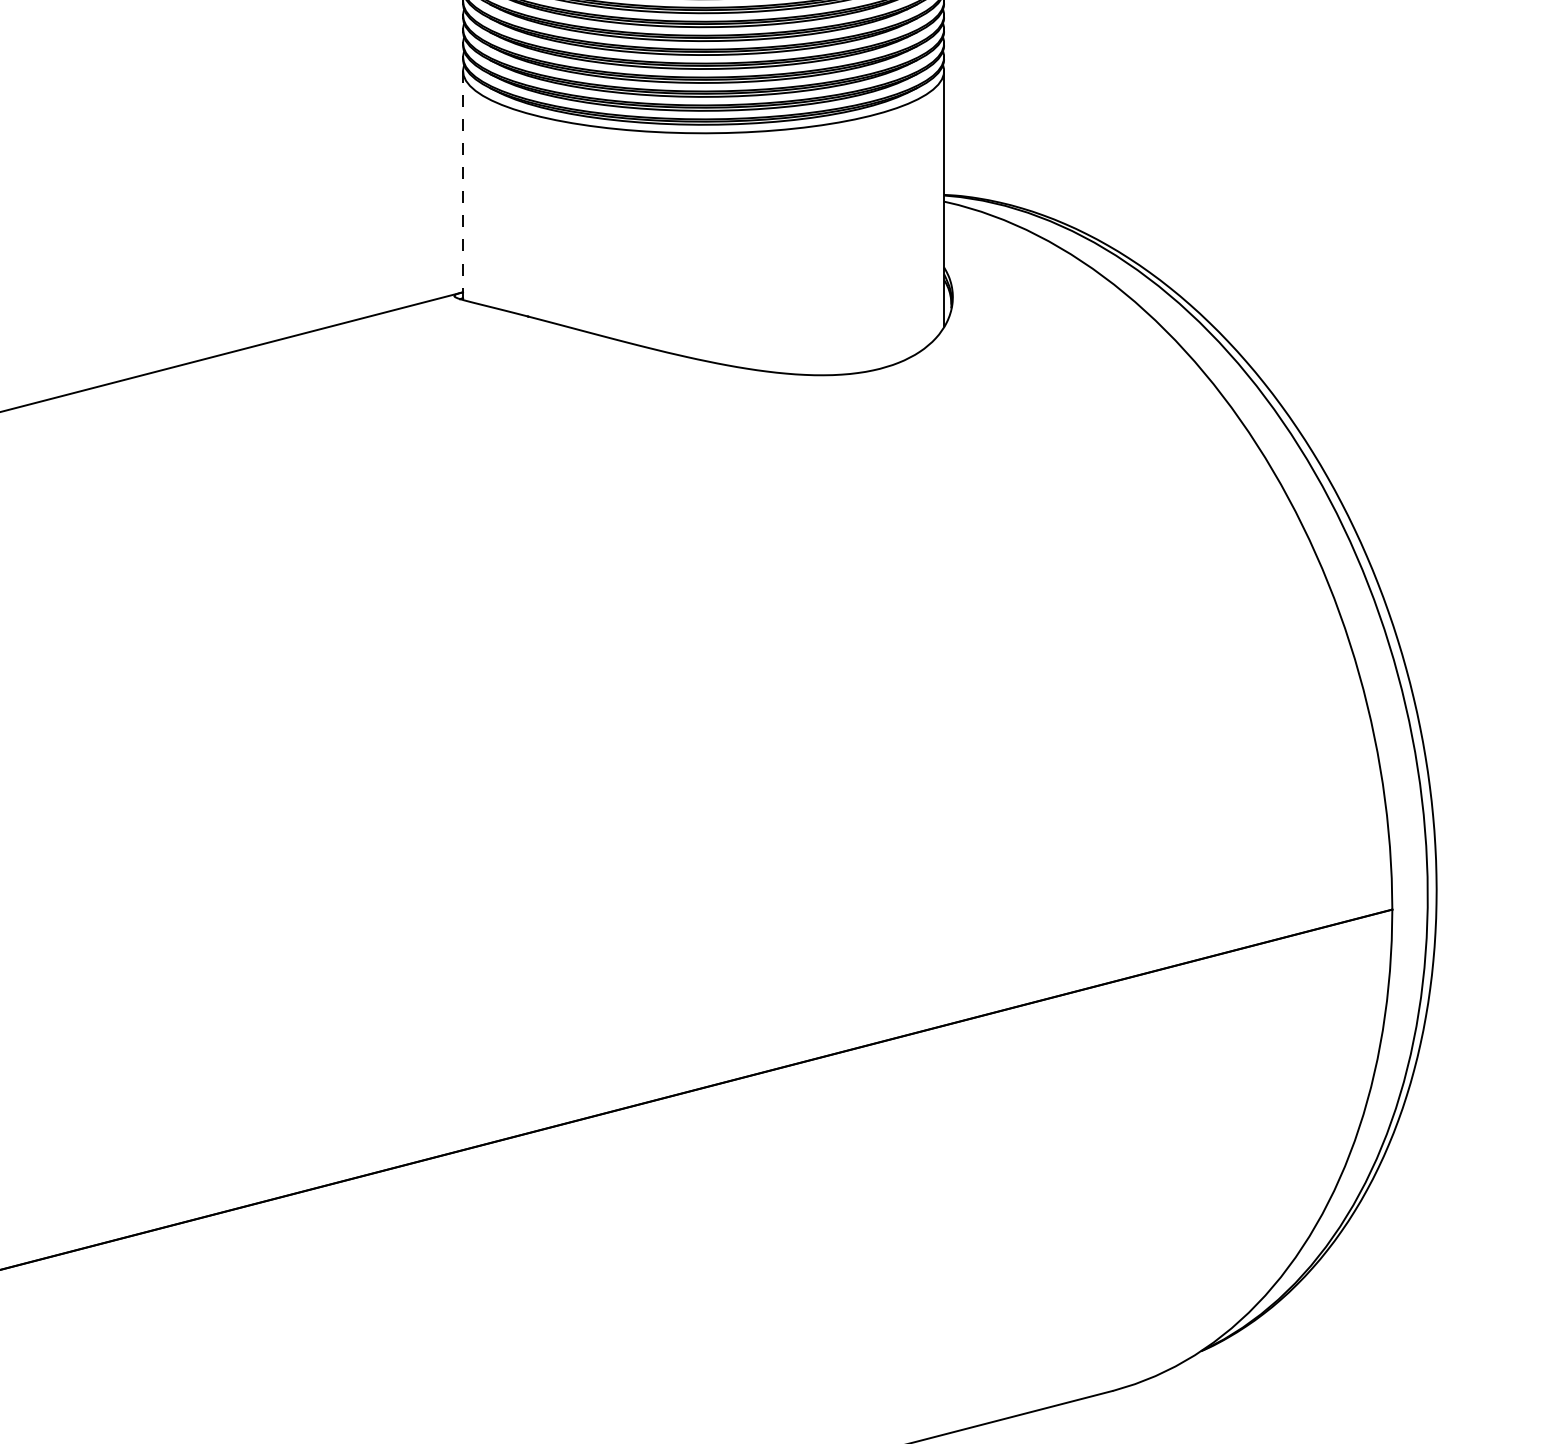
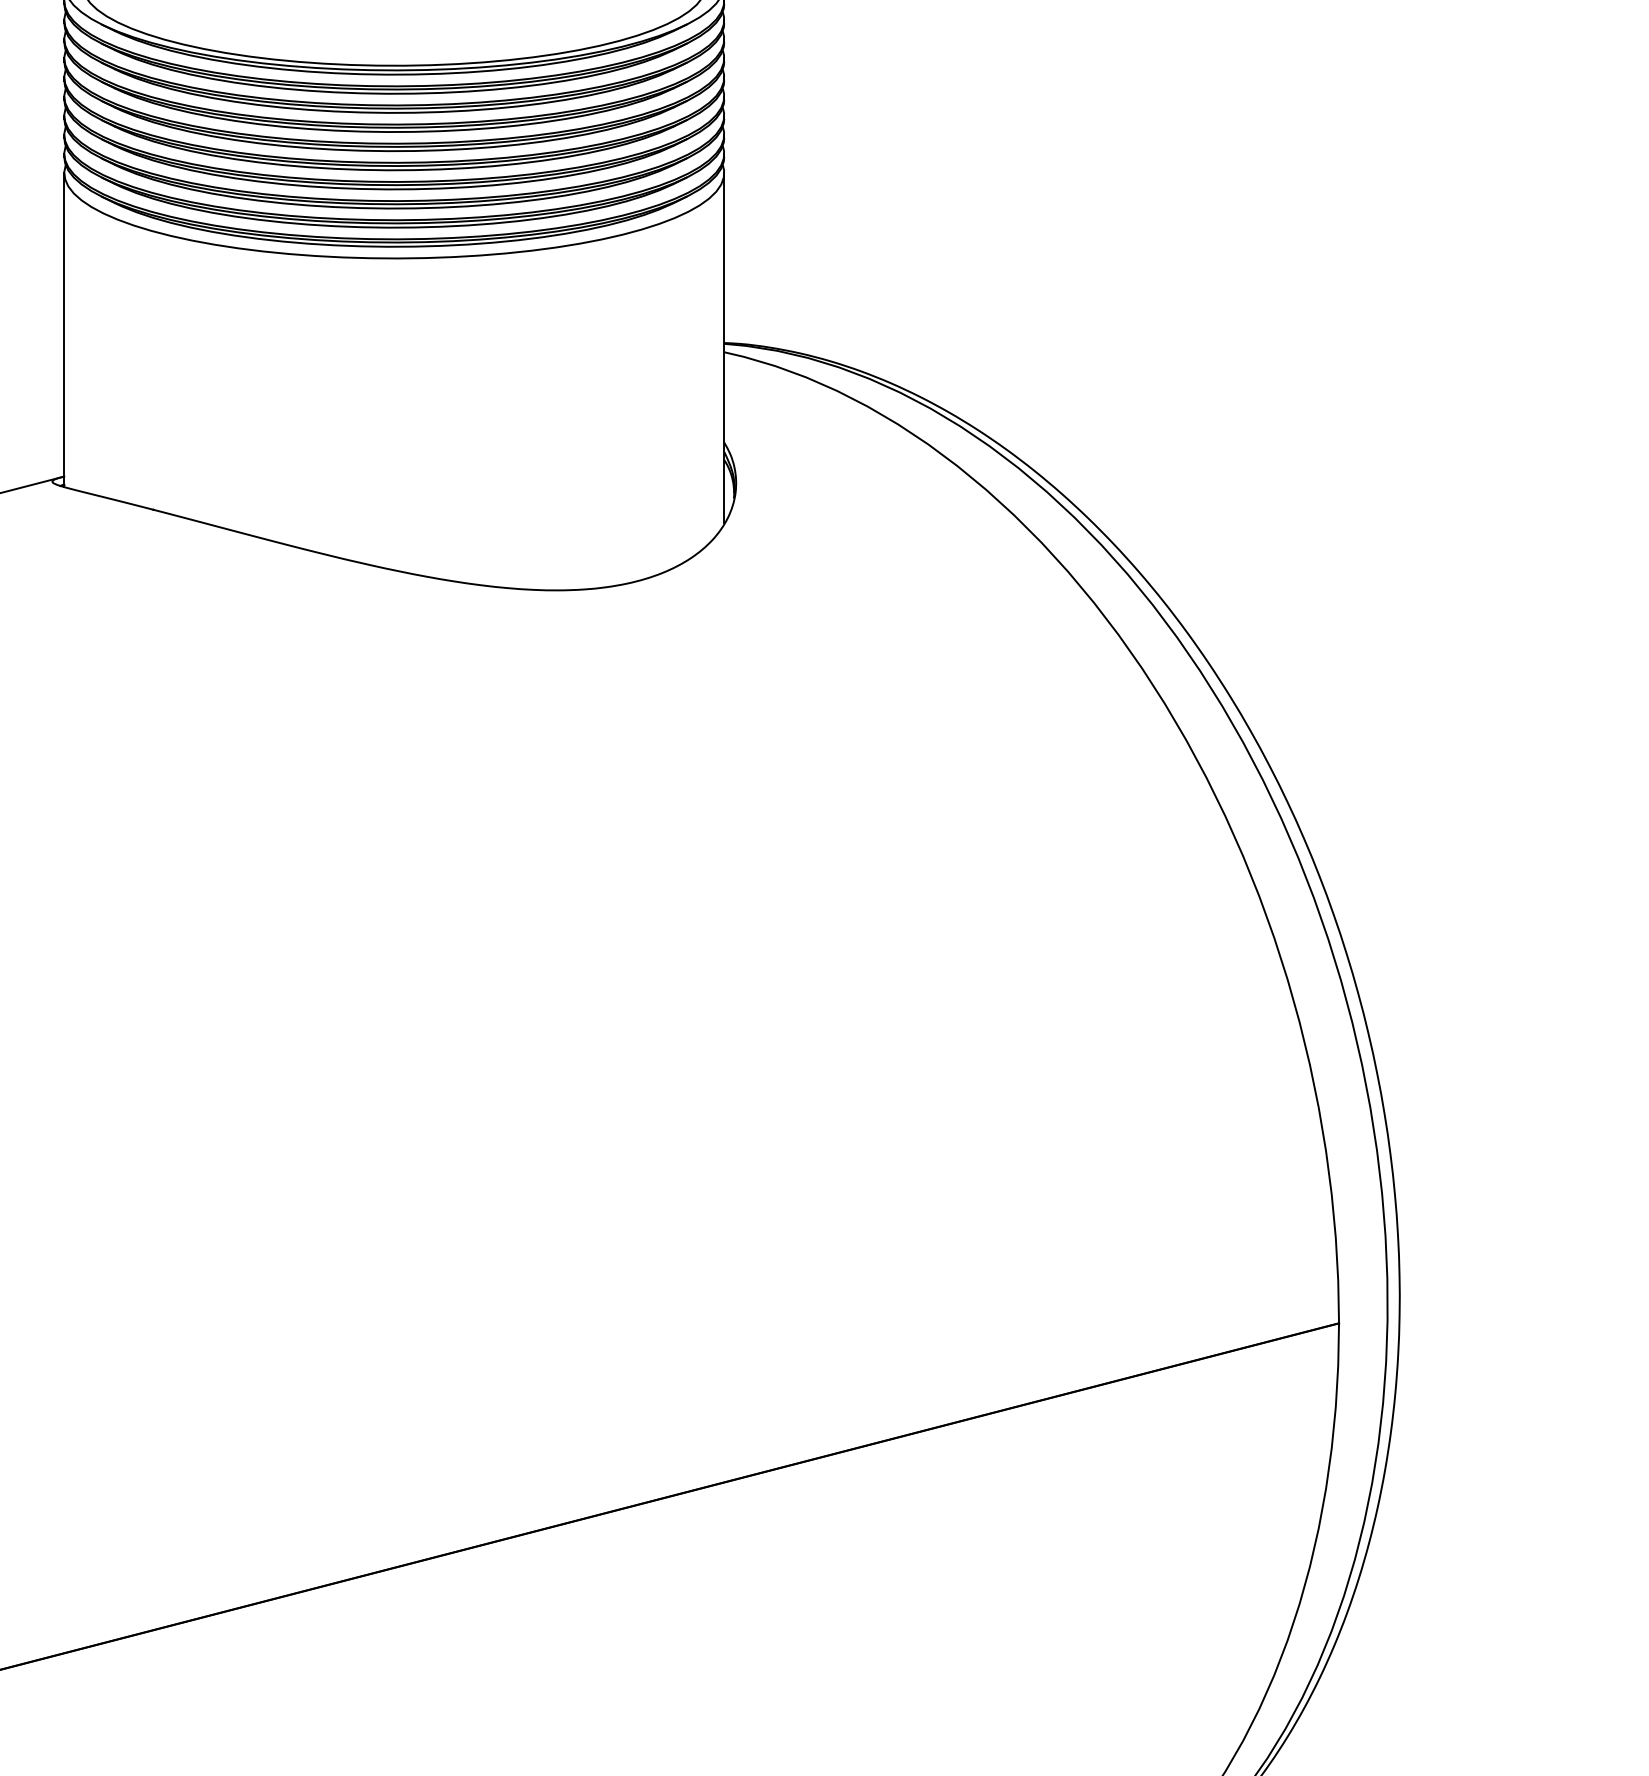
line: (463, 185) -> (64, 330), dashed -> solid

